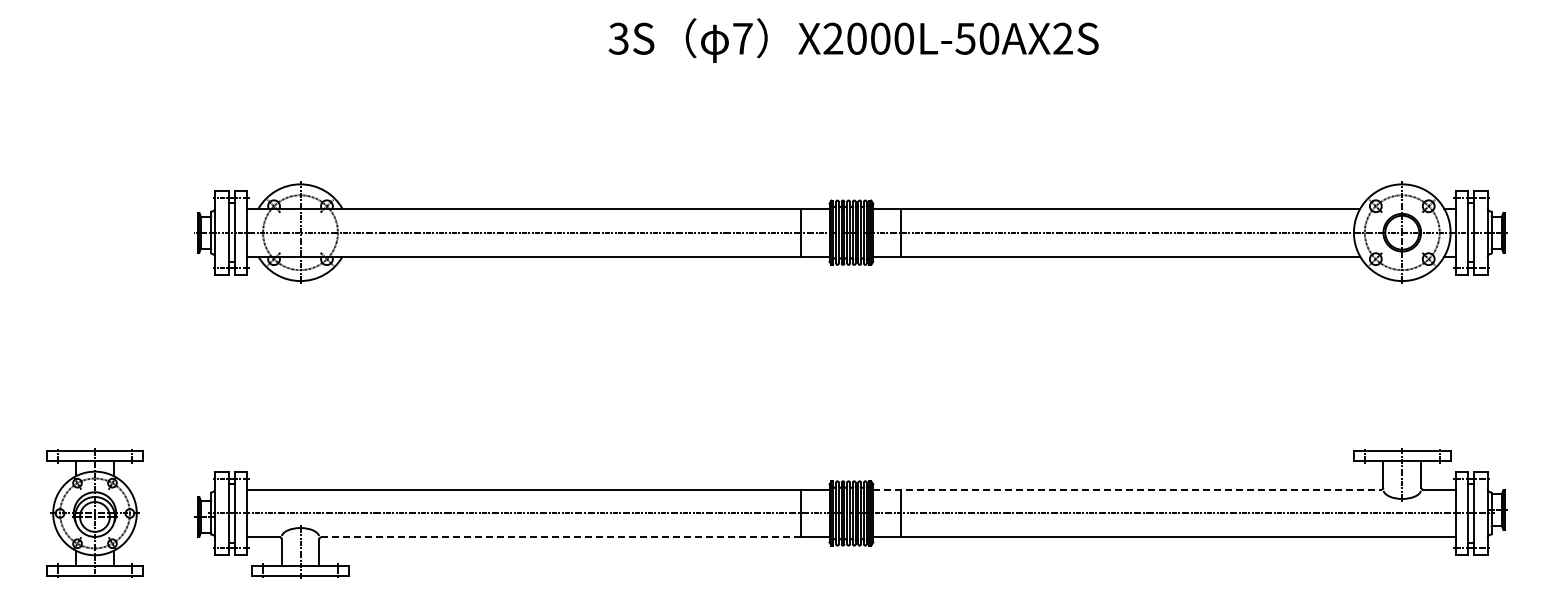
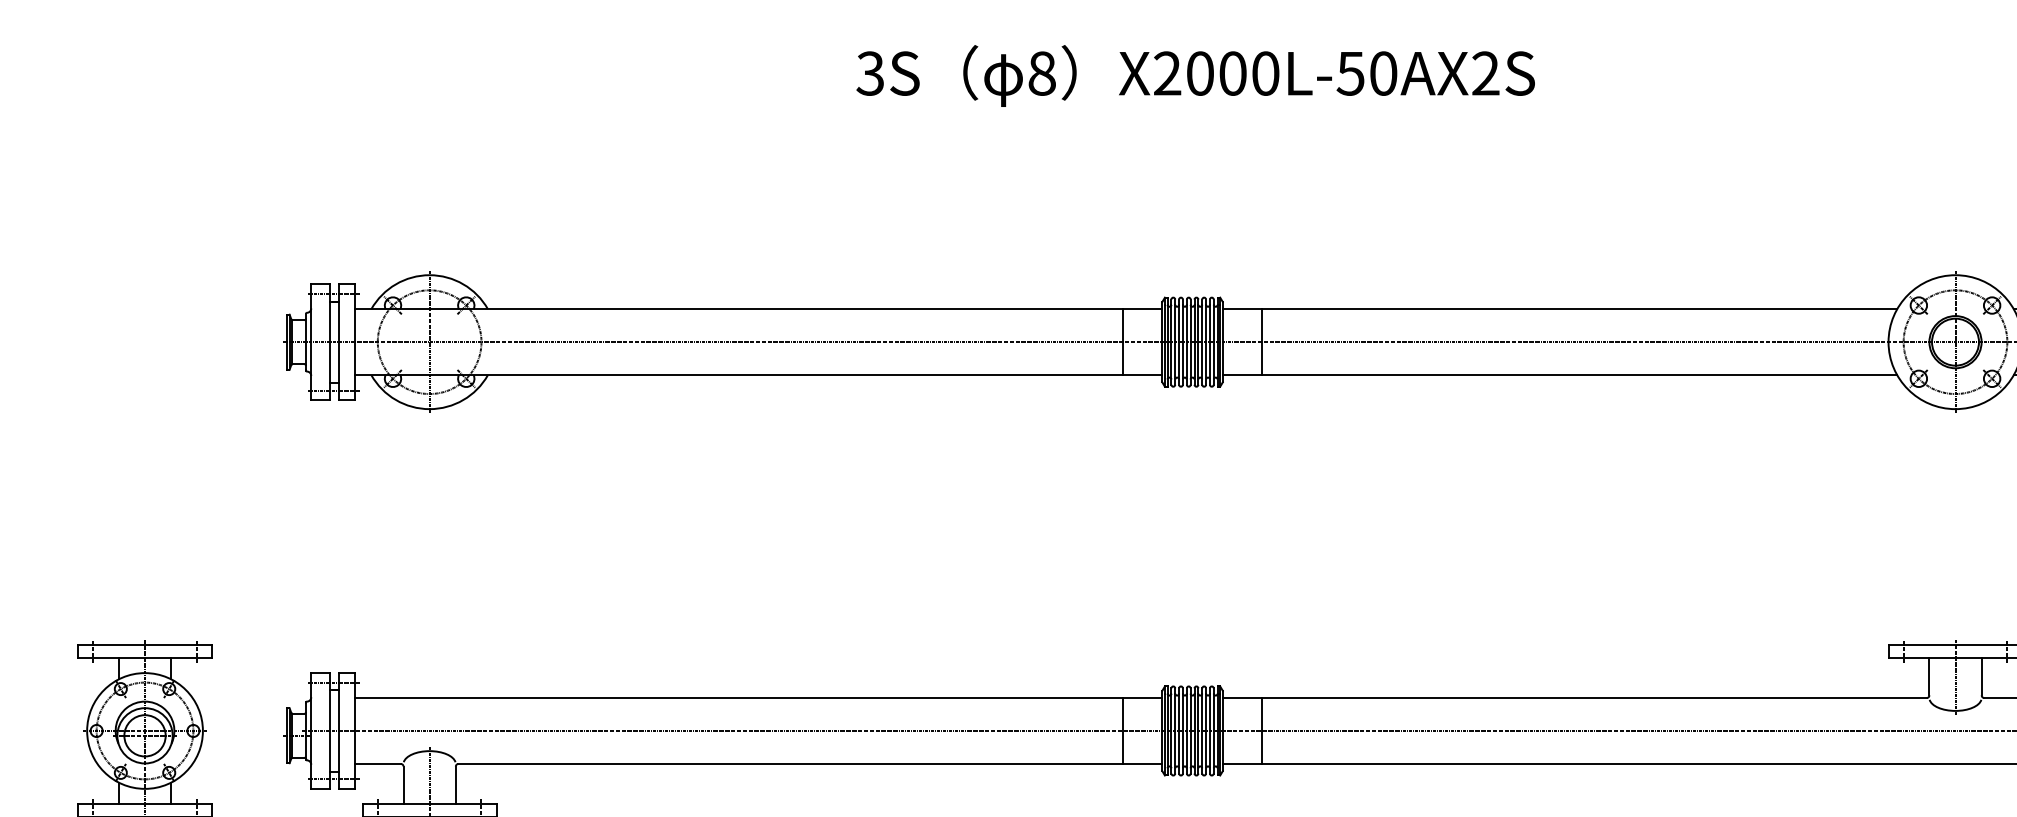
text: (742, 38) -> (1041, 73), 7 -> 8
line: (1127, 489) -> (1574, 697), dashed -> solid
line: (560, 537) -> (789, 764), dashed -> solid

